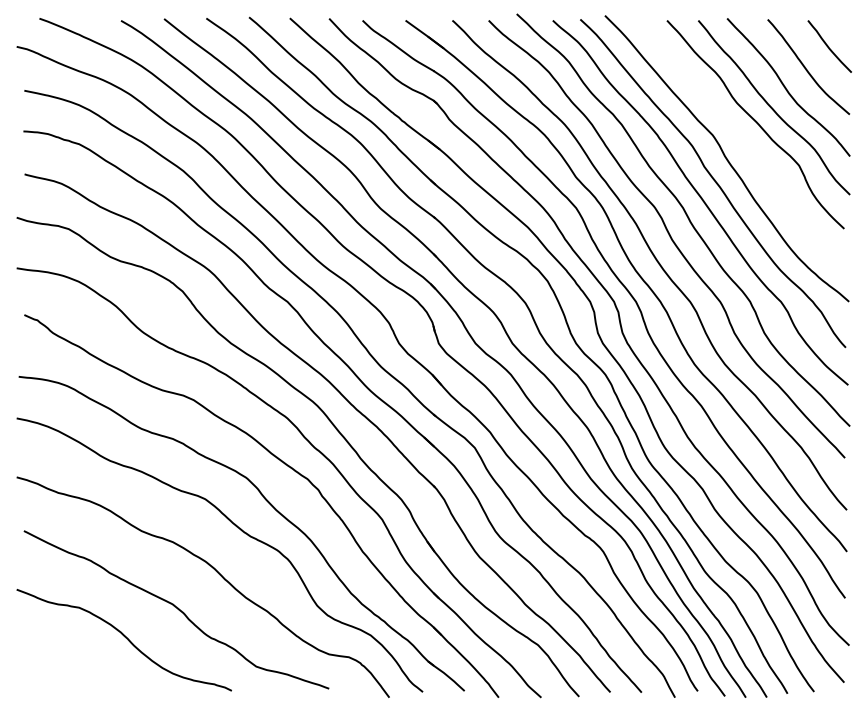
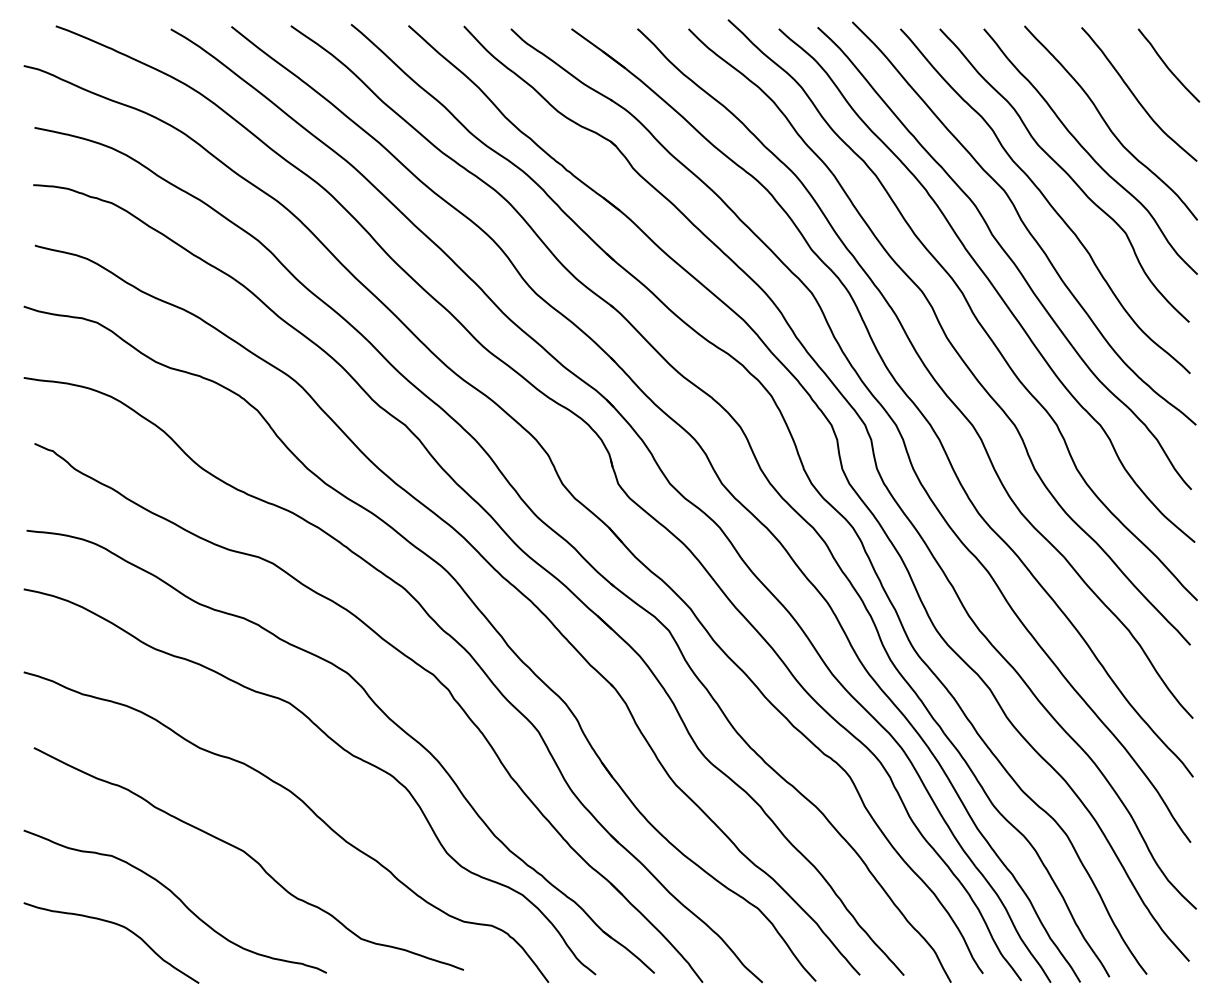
curve: (742, 143) -> (1046, 201), added
curve: (84, 657) -> (119, 926), added

